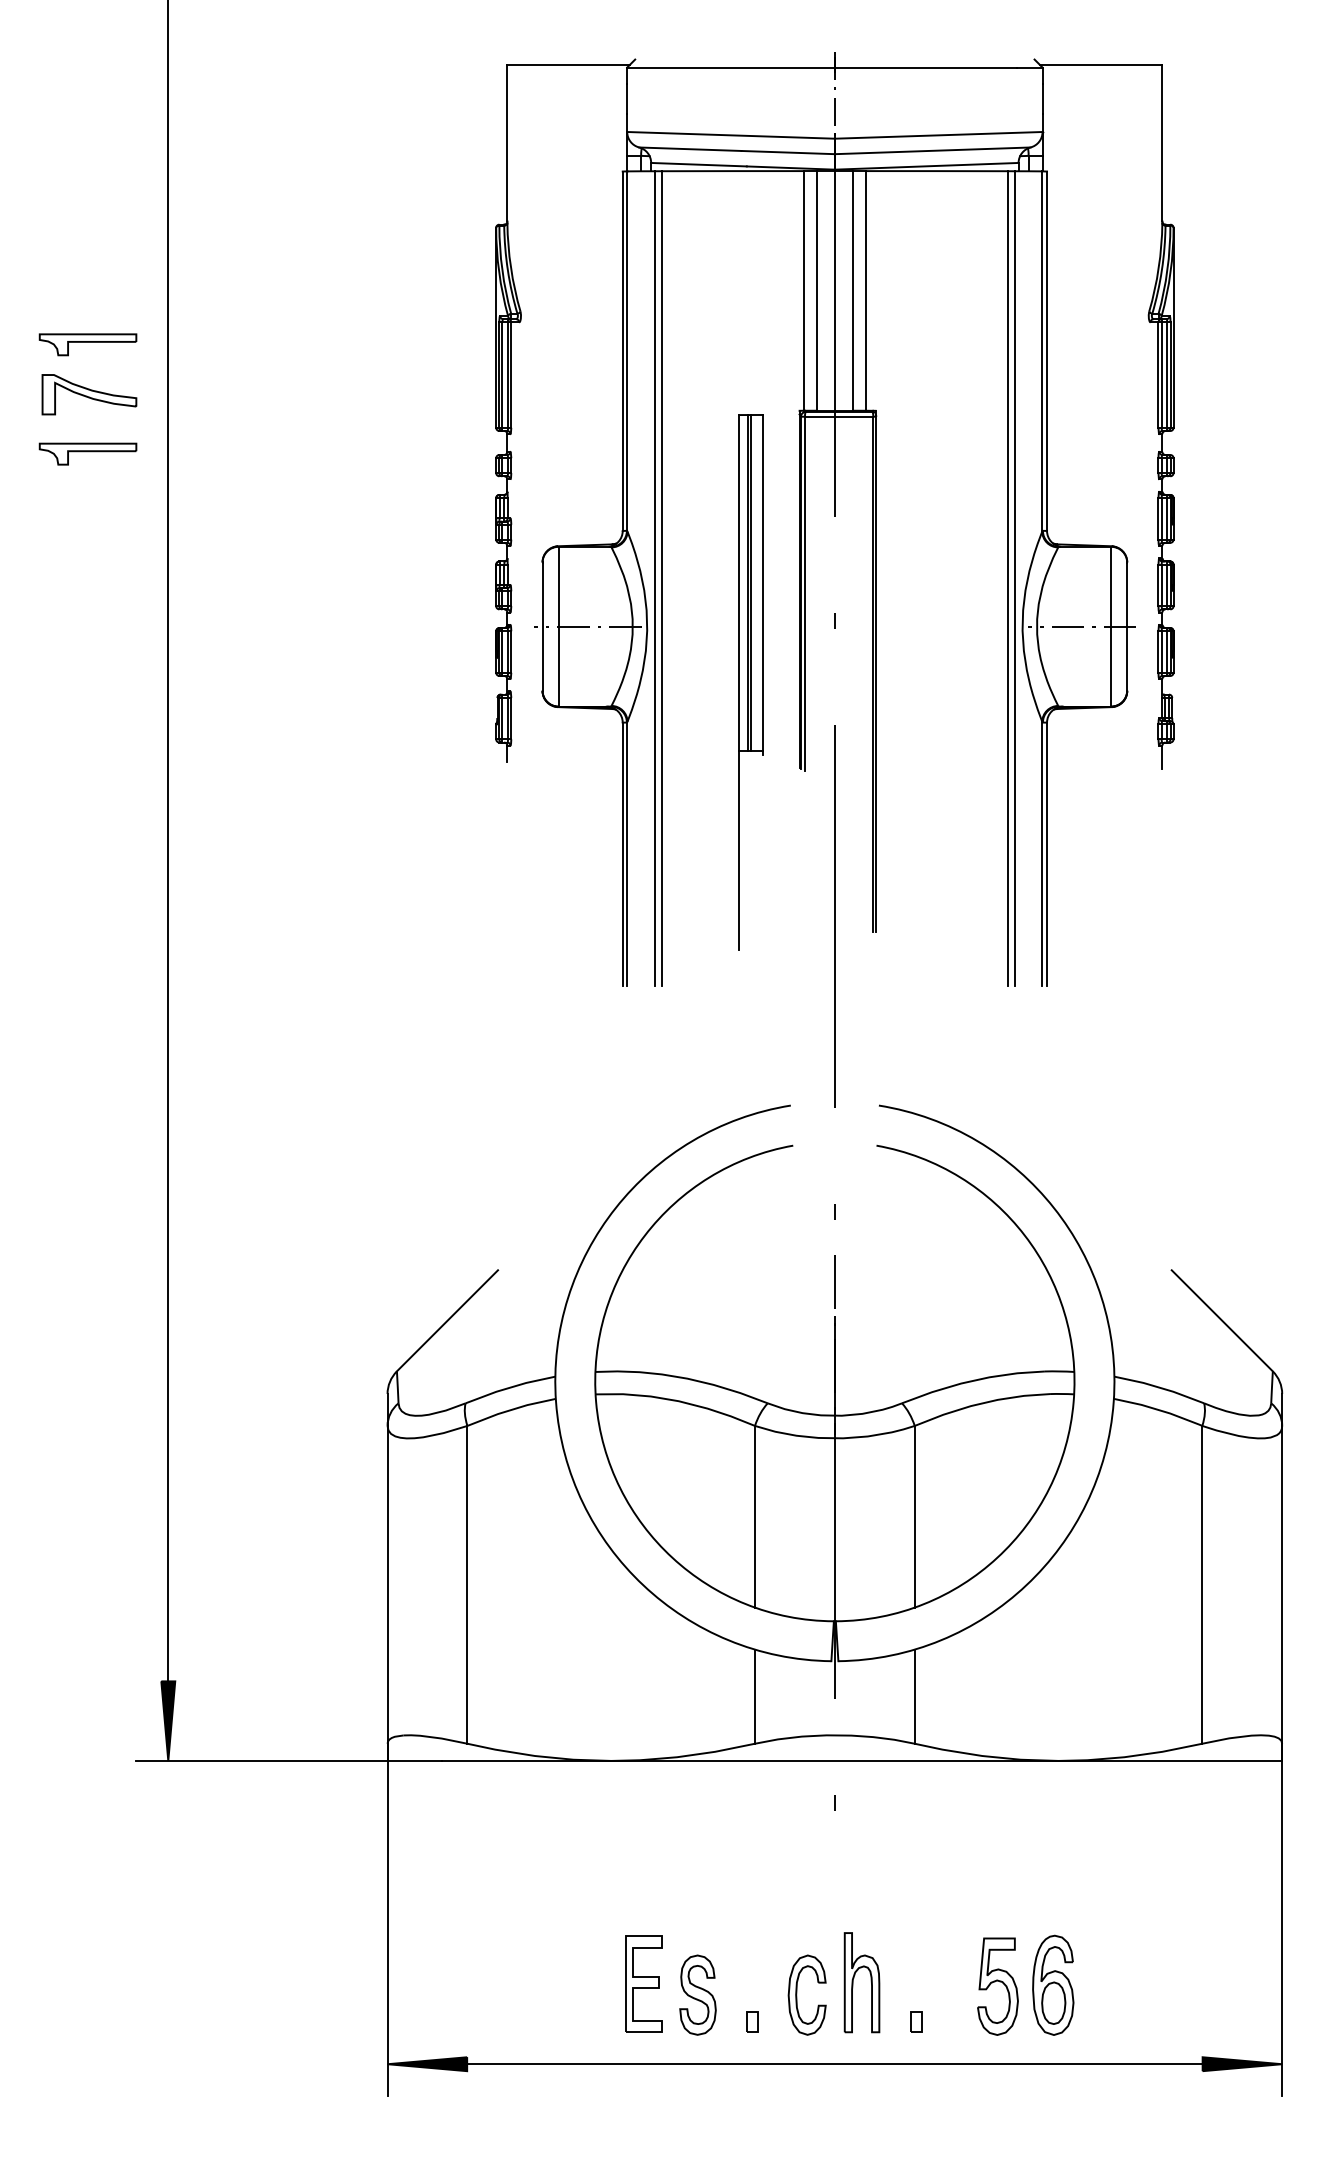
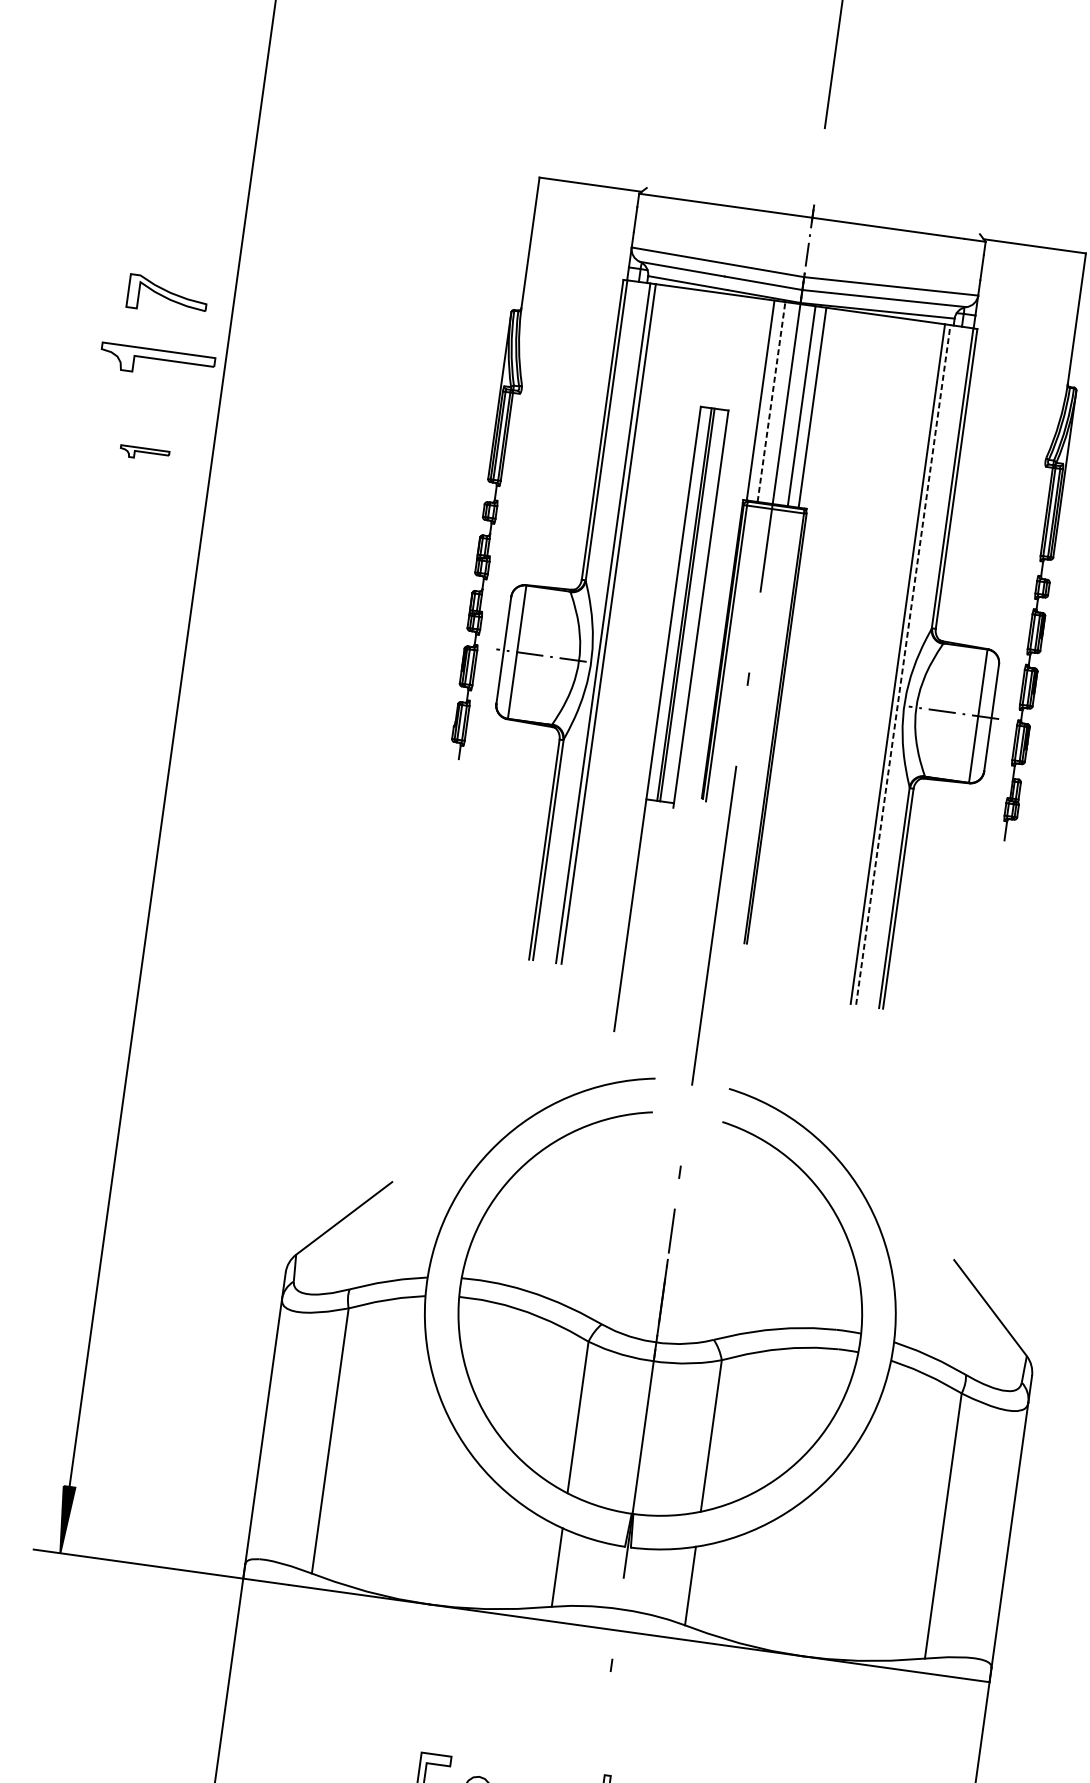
line: (816, 290) -> (771, 401), solid -> dashed
part: (87, 344) -> (156, 362), size x1.4
part: (89, 394) -> (167, 295), moved
part: (87, 453) -> (144, 453), size x0.6
line: (1014, 578) -> (903, 664), solid -> dashed
part: (750, 682) -> (670, 721), size x1.4

